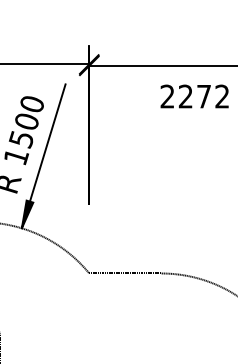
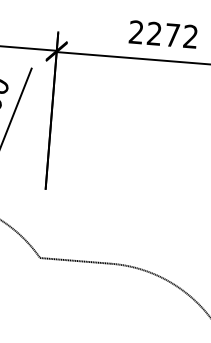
text: (194, 96) -> (163, 34), moved

